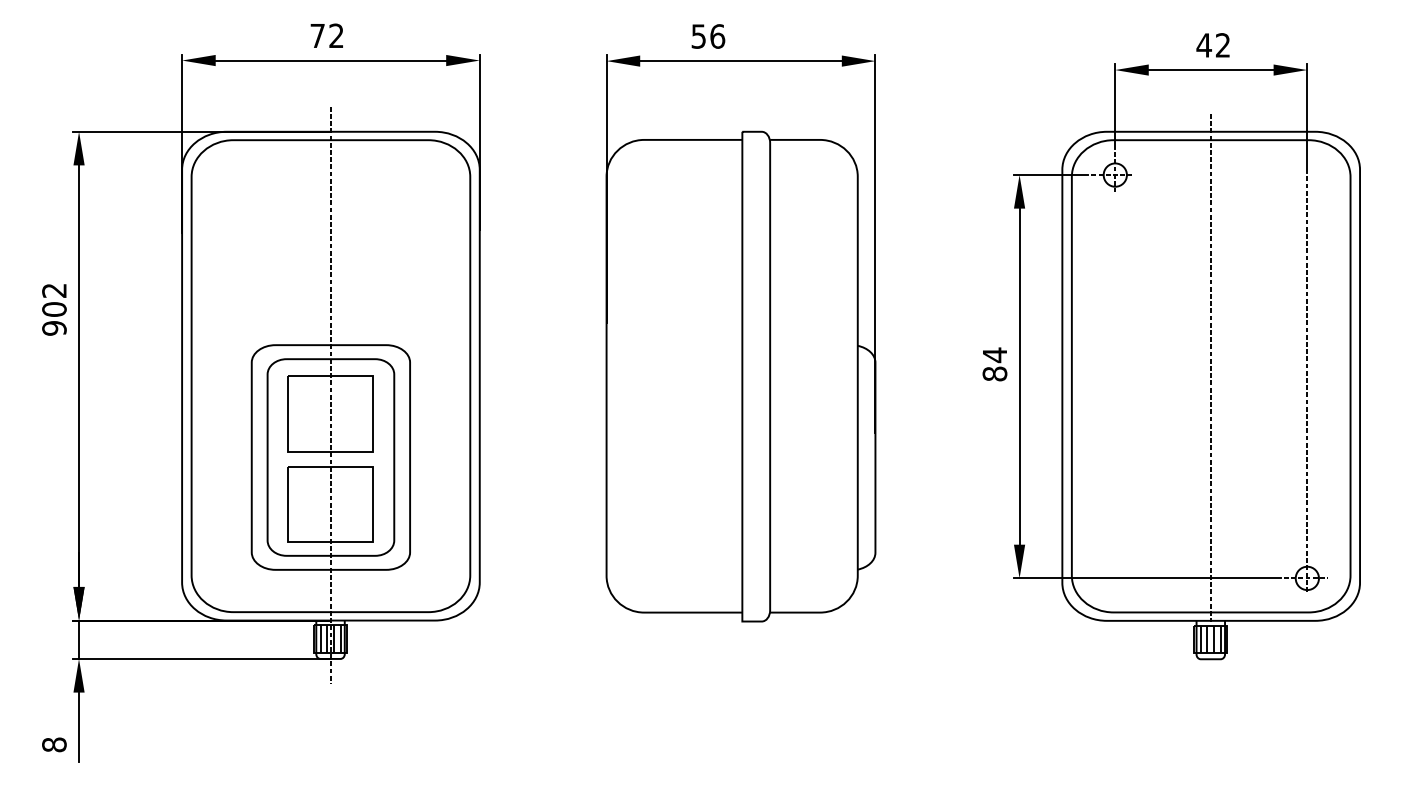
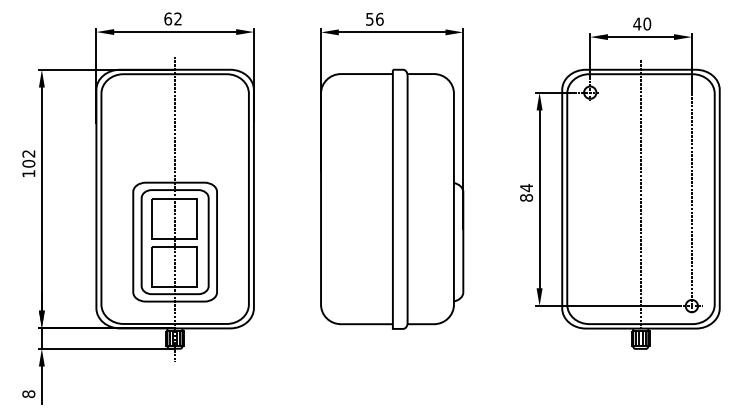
text: (318, 34) -> (168, 18), 72 -> 62
text: (1223, 44) -> (647, 23), 42 -> 40
text: (53, 327) -> (28, 173), 902 -> 102

